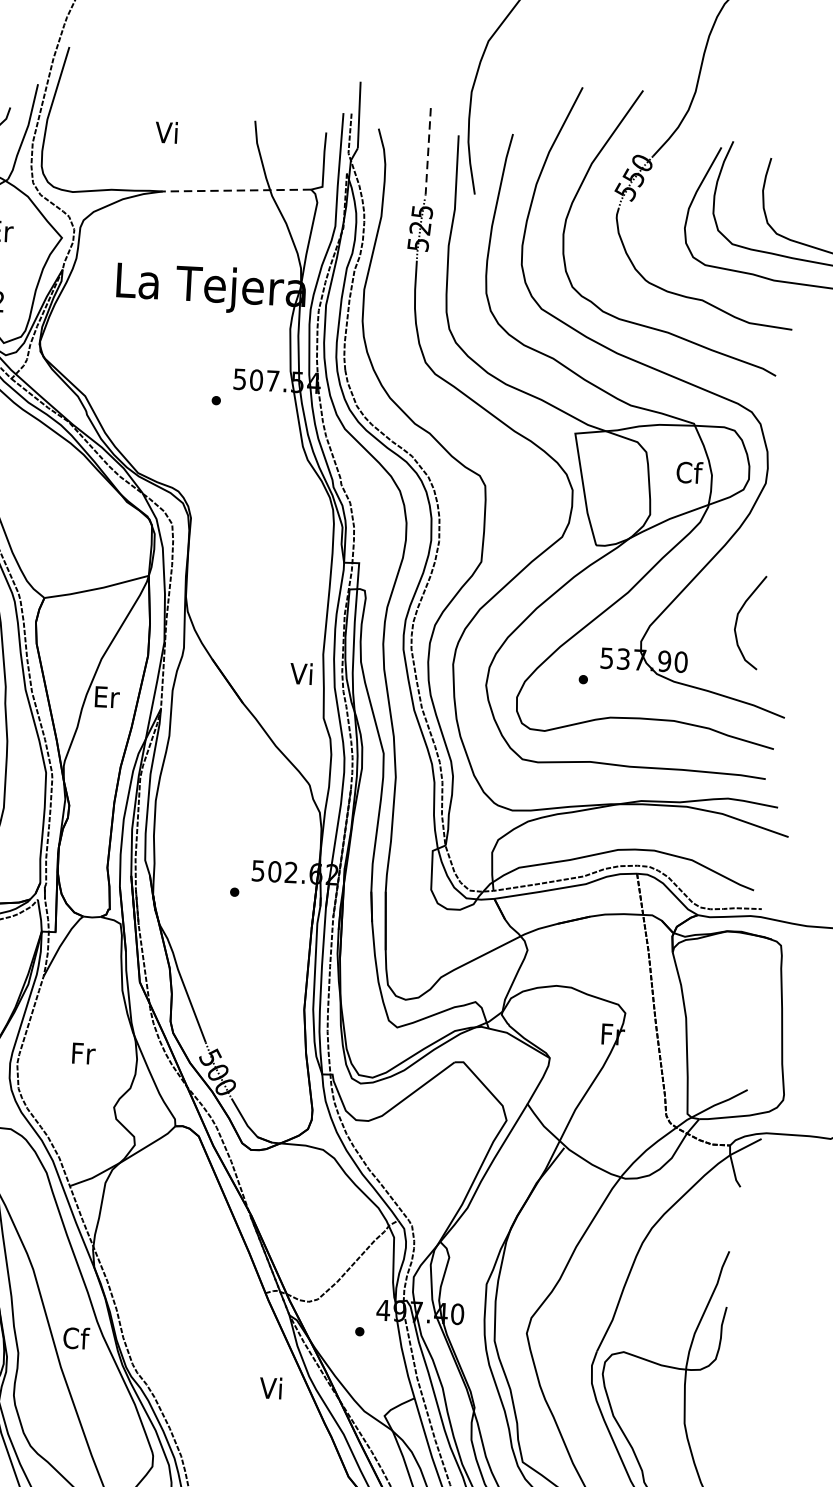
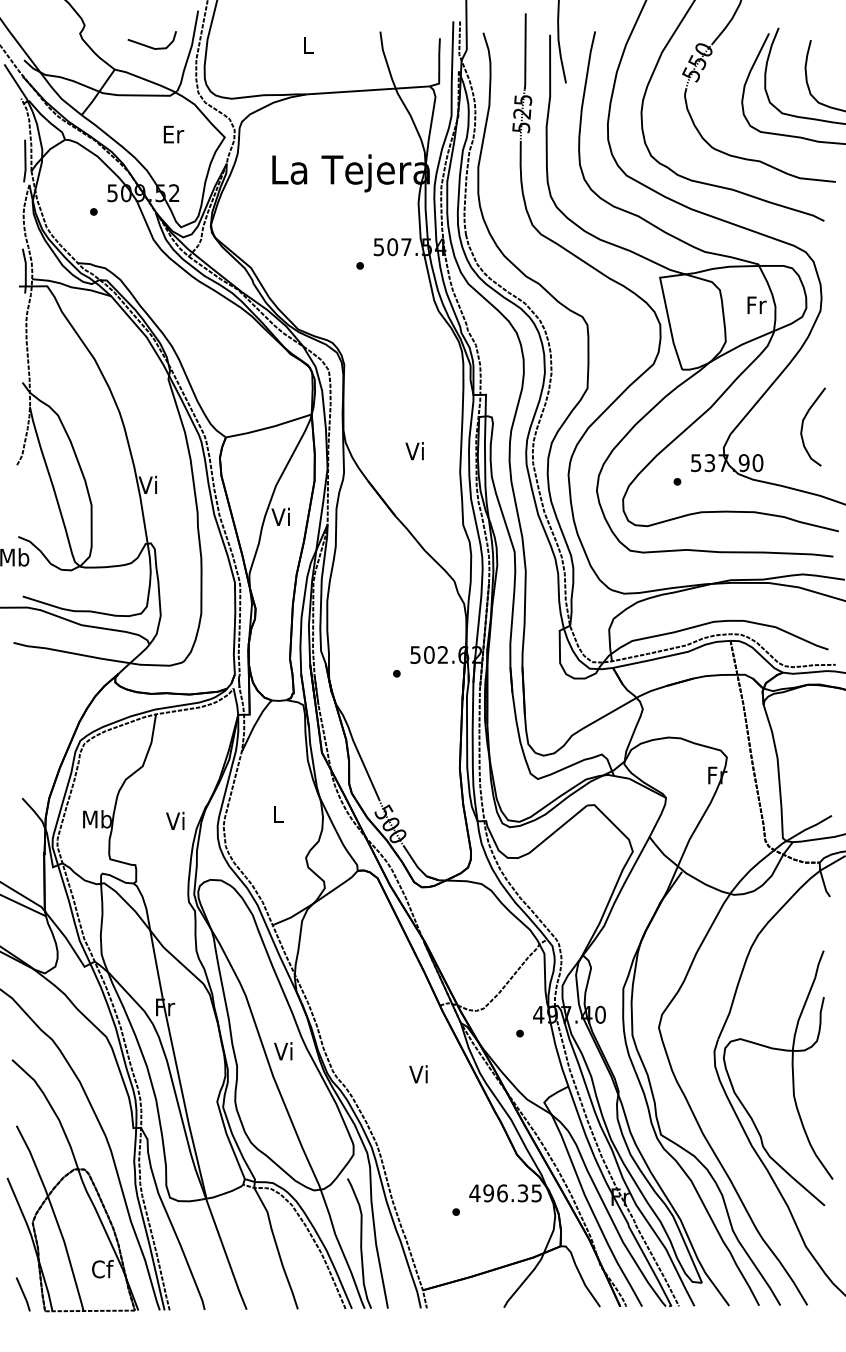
text: (166, 132) -> (307, 45), Vi -> L
line: (428, 154) -> (525, 52), dashed -> solid
line: (237, 190) -> (368, 90), dashed -> solid
text: (689, 471) -> (756, 304), Cf -> Fr
text: (301, 674) -> (414, 451), moved
text: (106, 696) -> (281, 516), Er -> Vi
text: (83, 1053) -> (278, 814), Fr -> L
text: (76, 1338) -> (284, 1051), Cf -> Vi
text: (270, 1388) -> (418, 1074), moved

